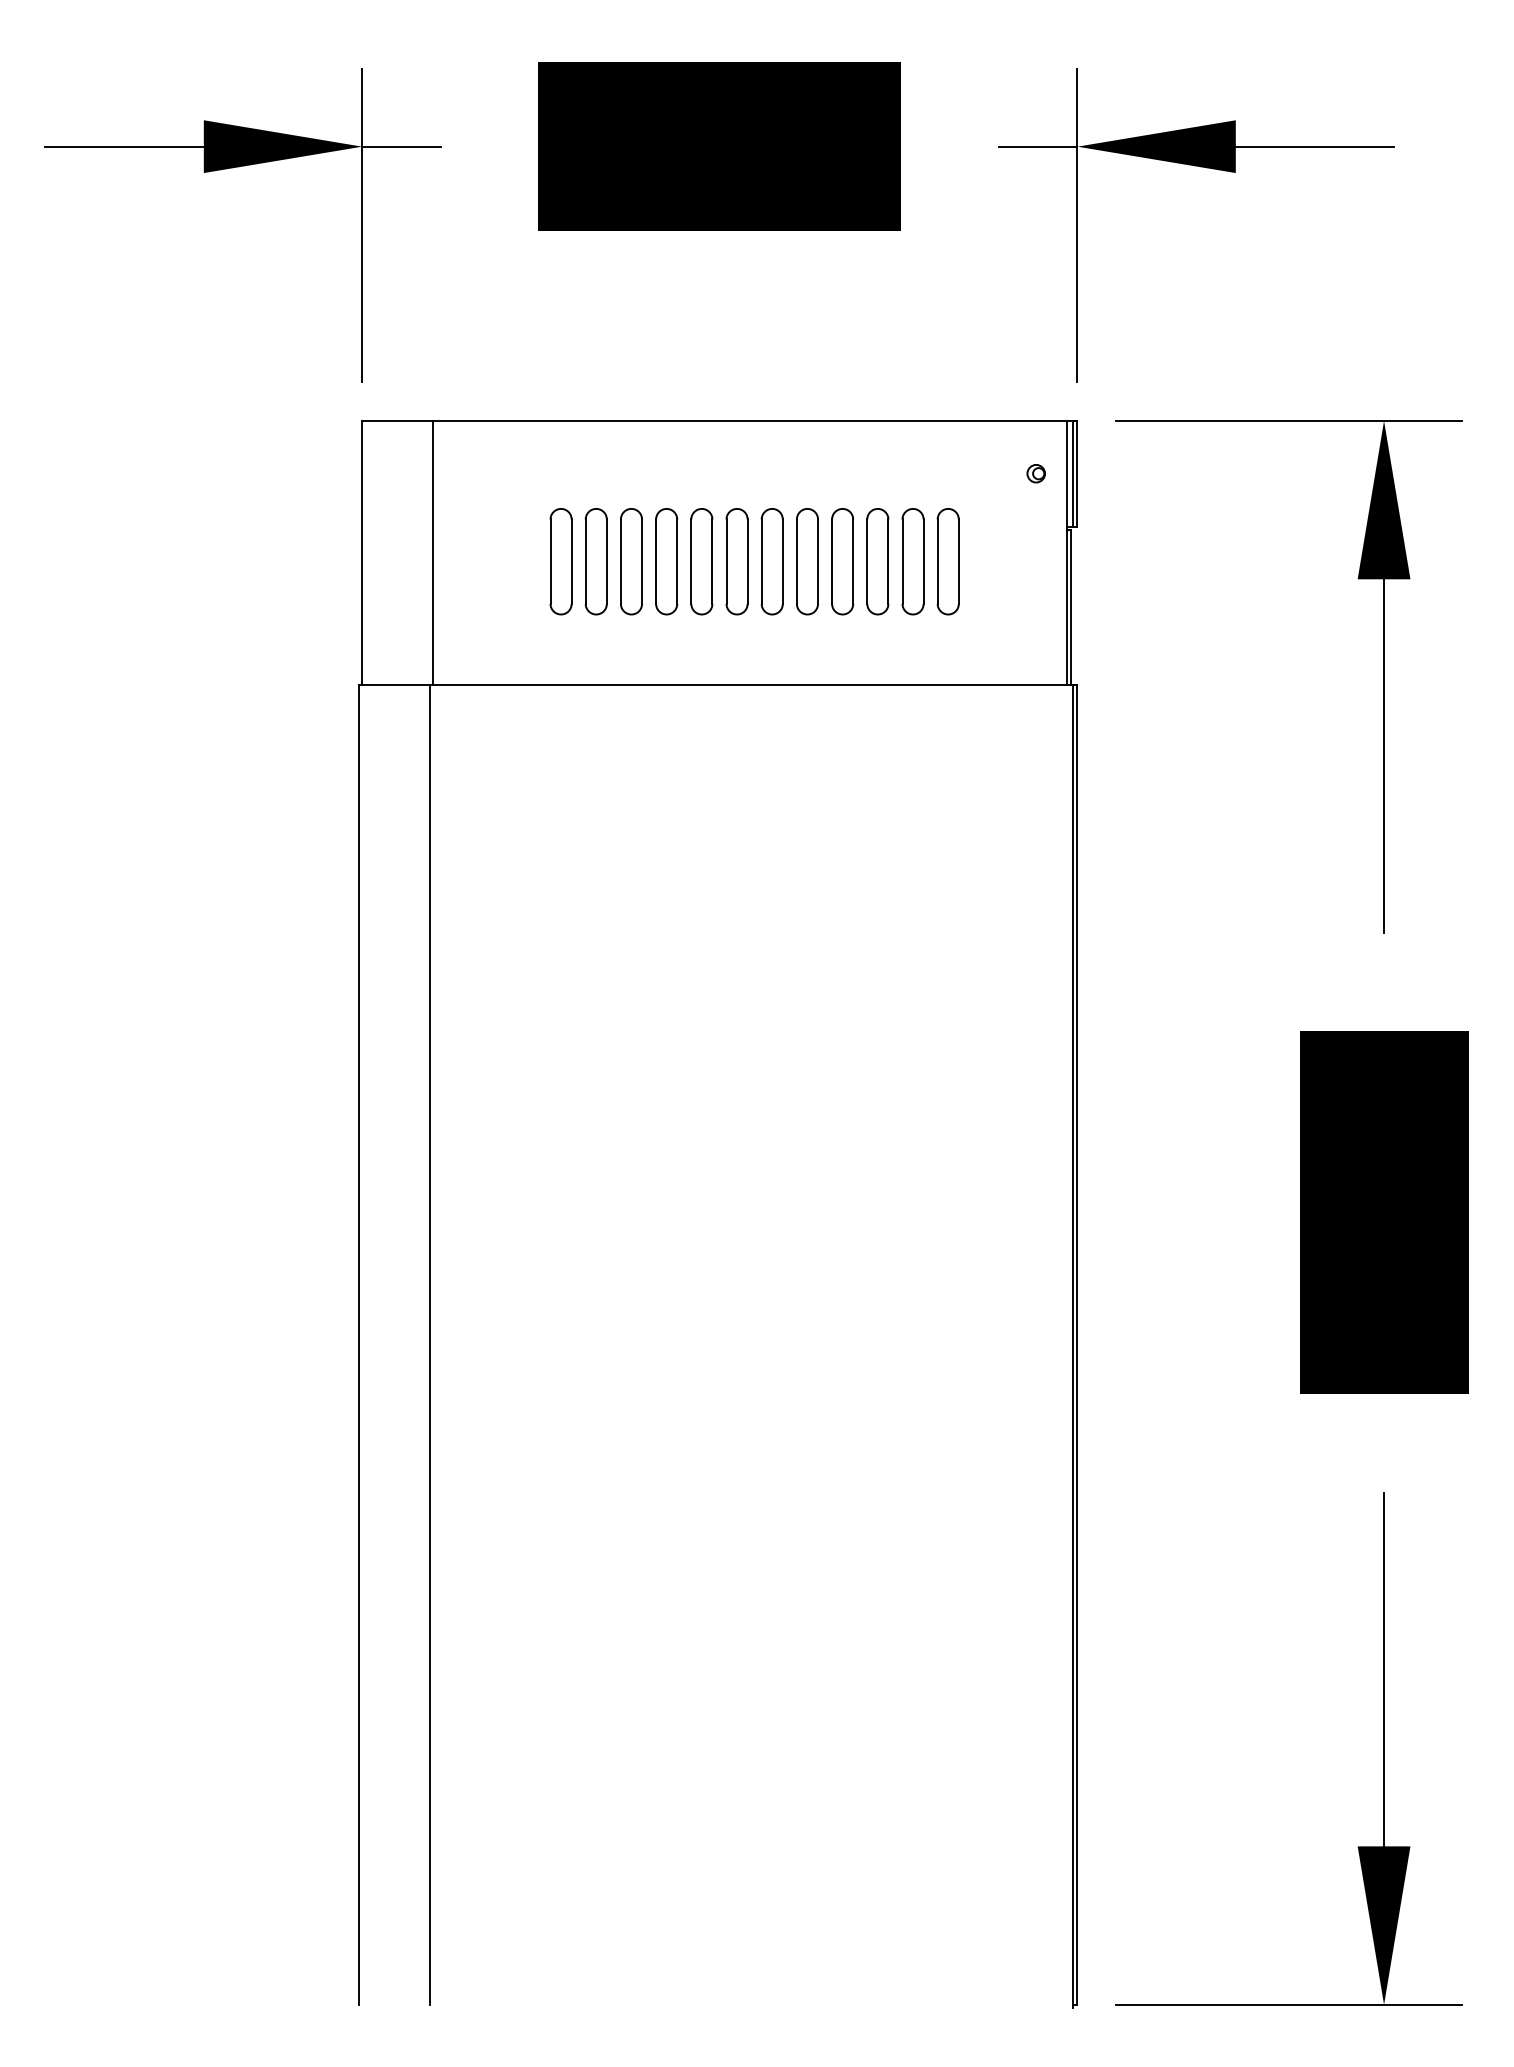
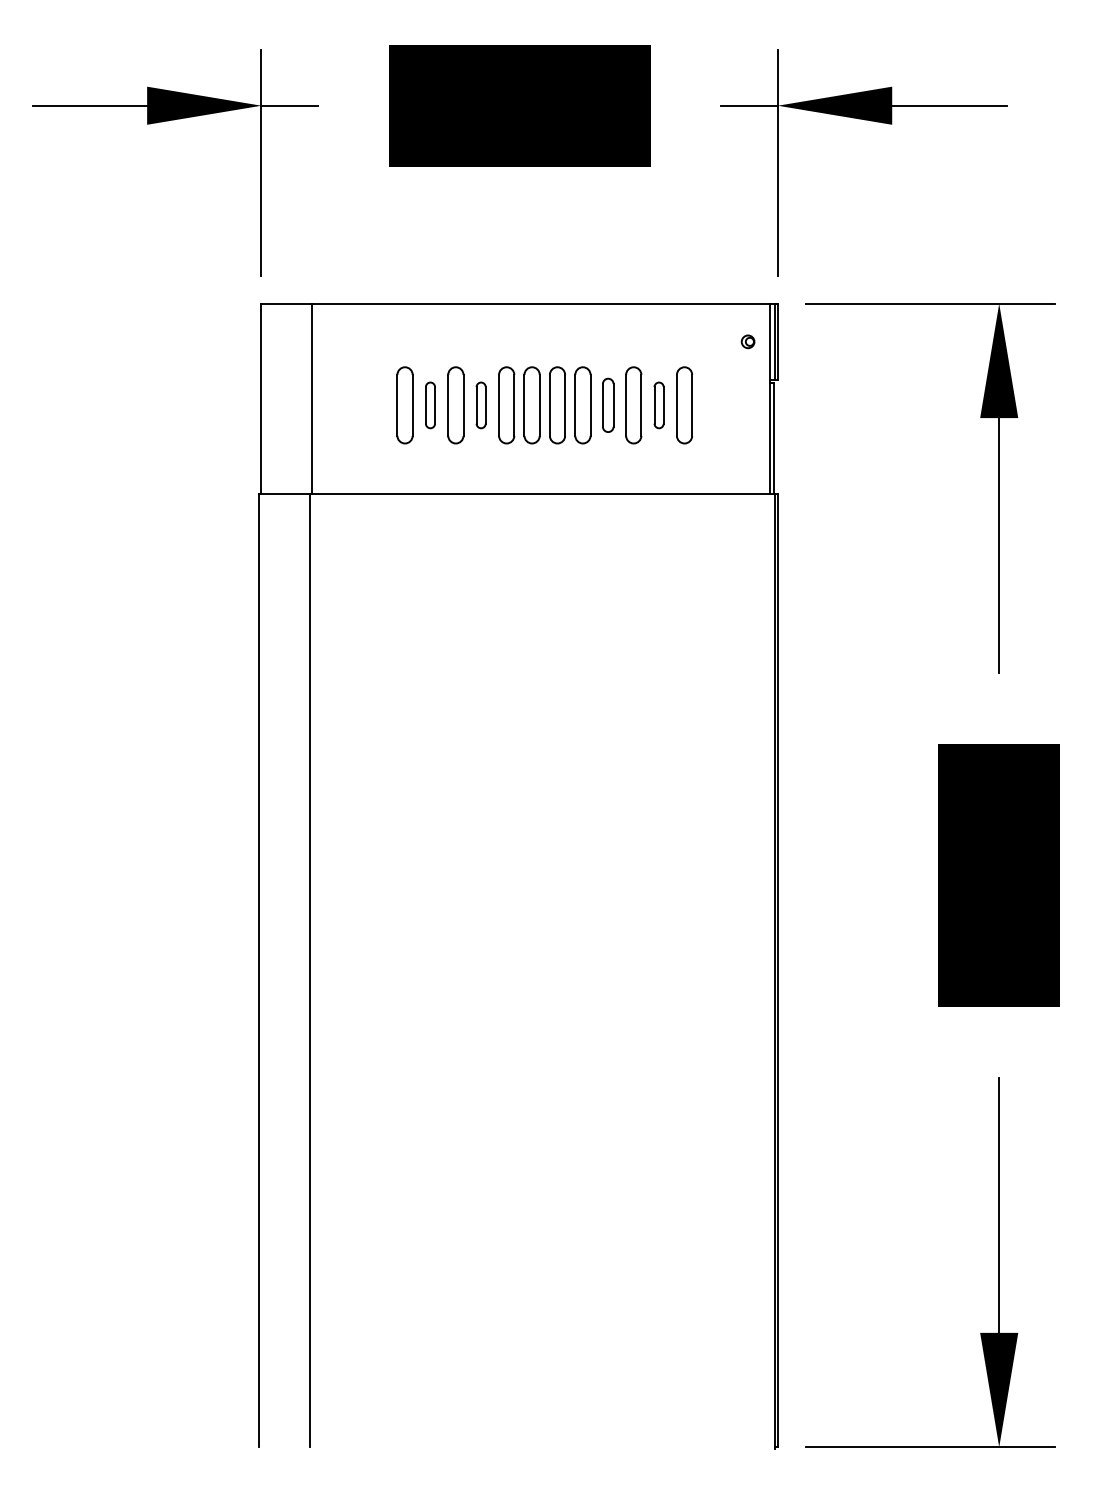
part: (596, 561) -> (430, 405), size x0.6
part: (665, 561) -> (480, 405), size x0.6
part: (841, 561) -> (607, 405), size x0.7
part: (912, 561) -> (658, 405), size x0.6

